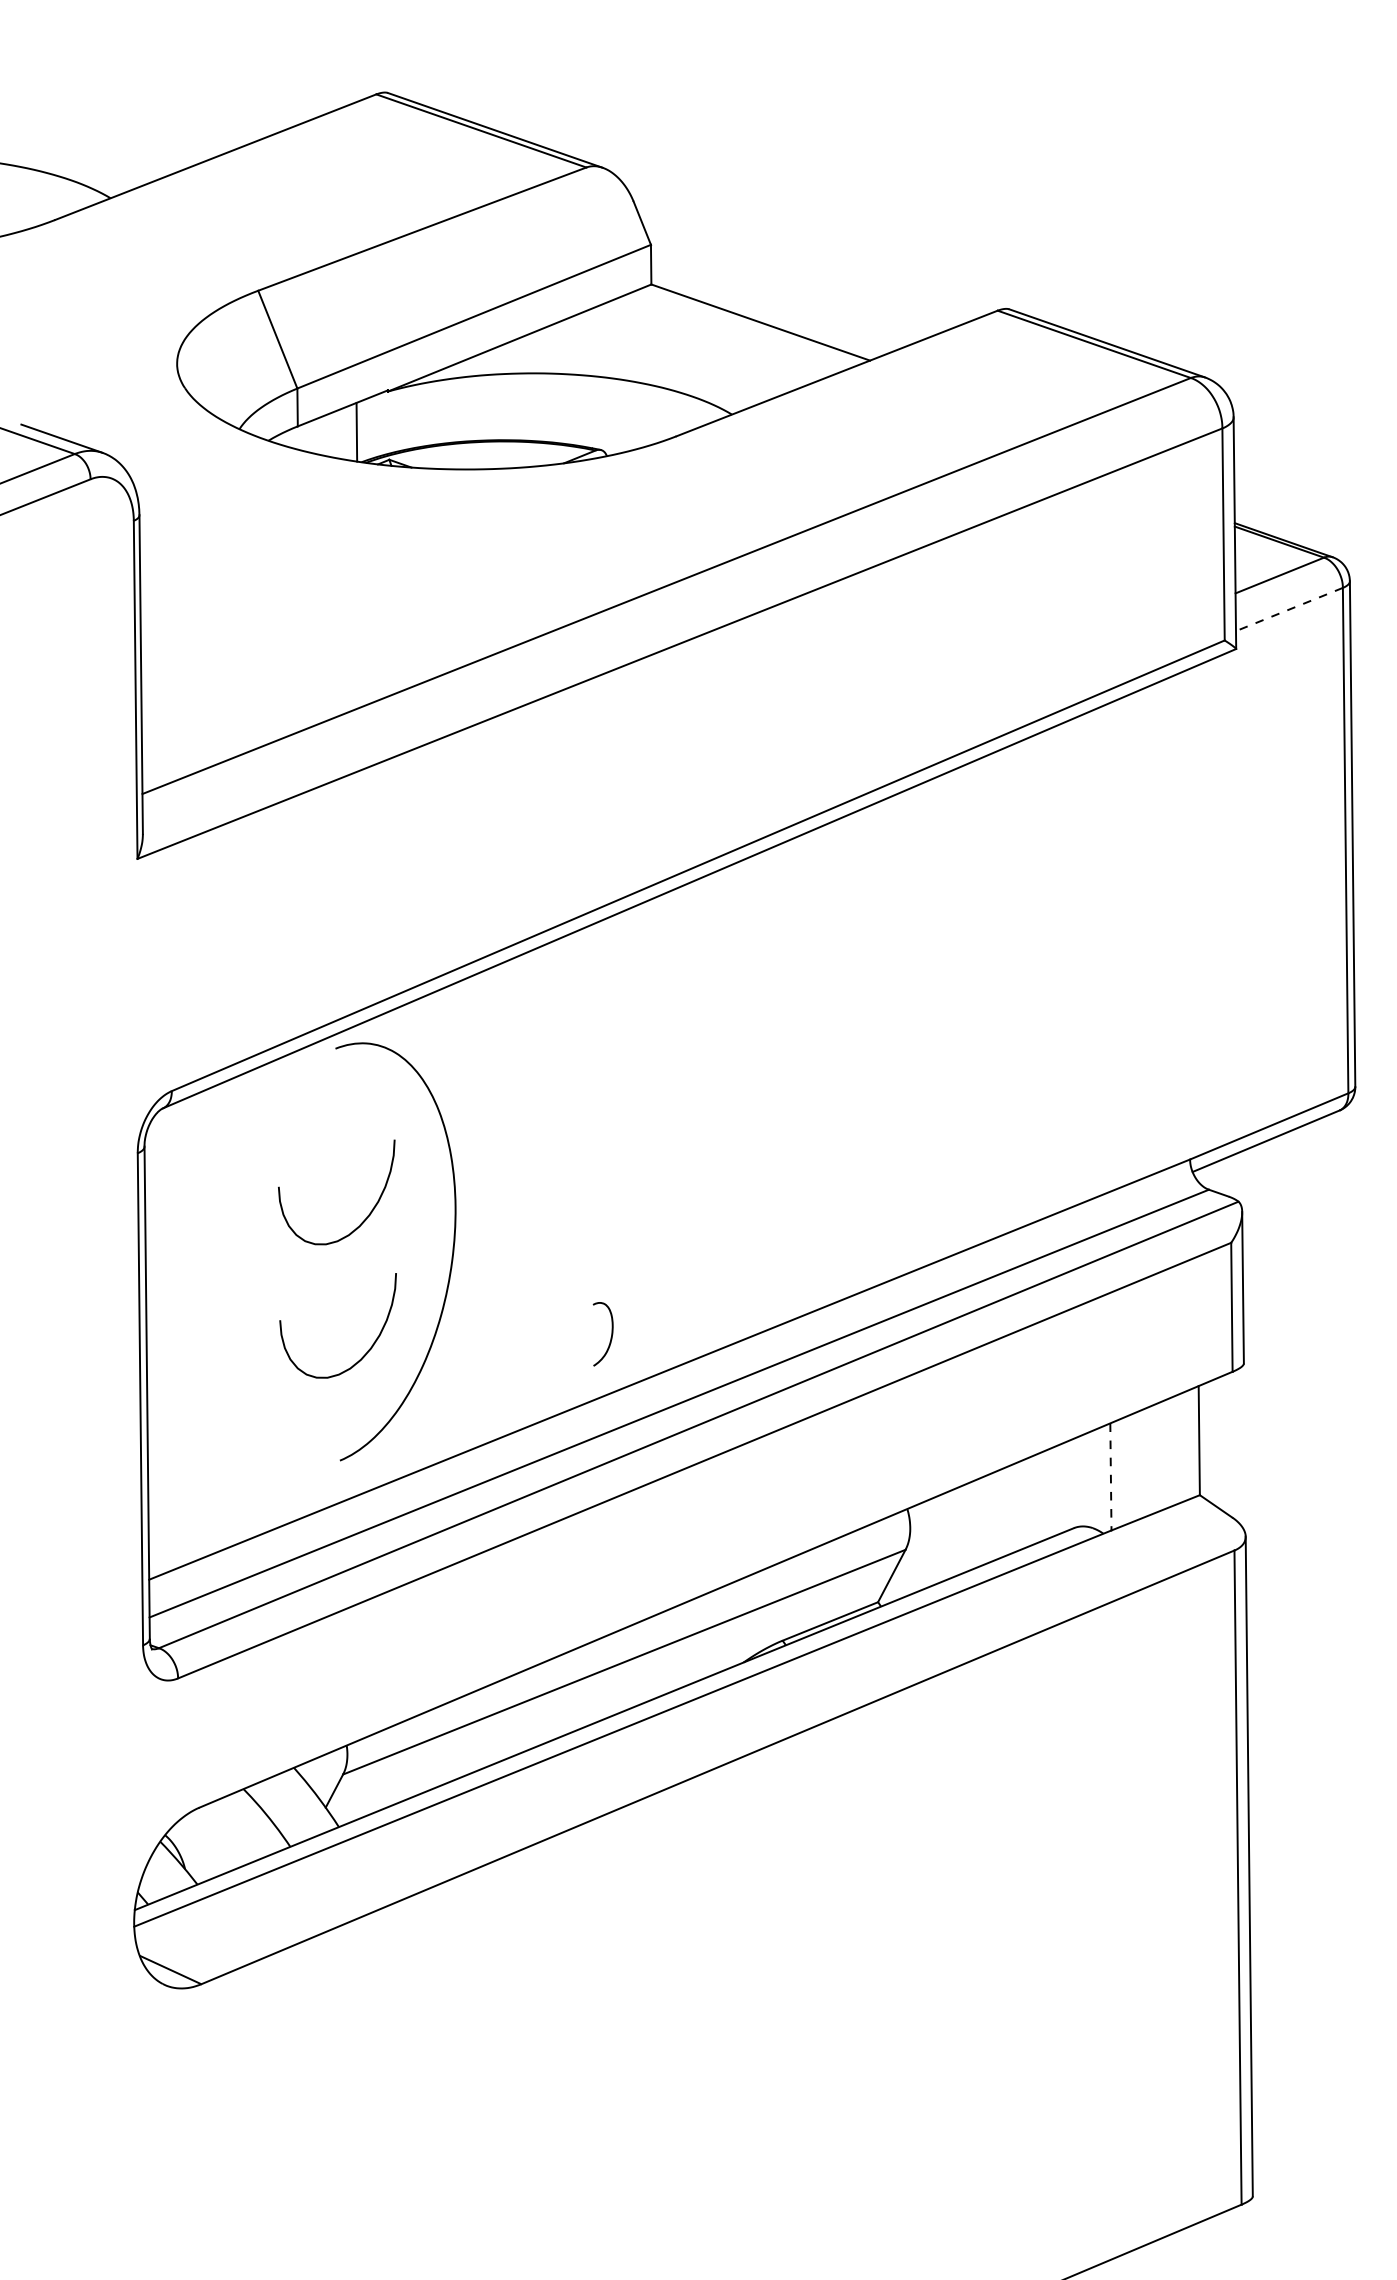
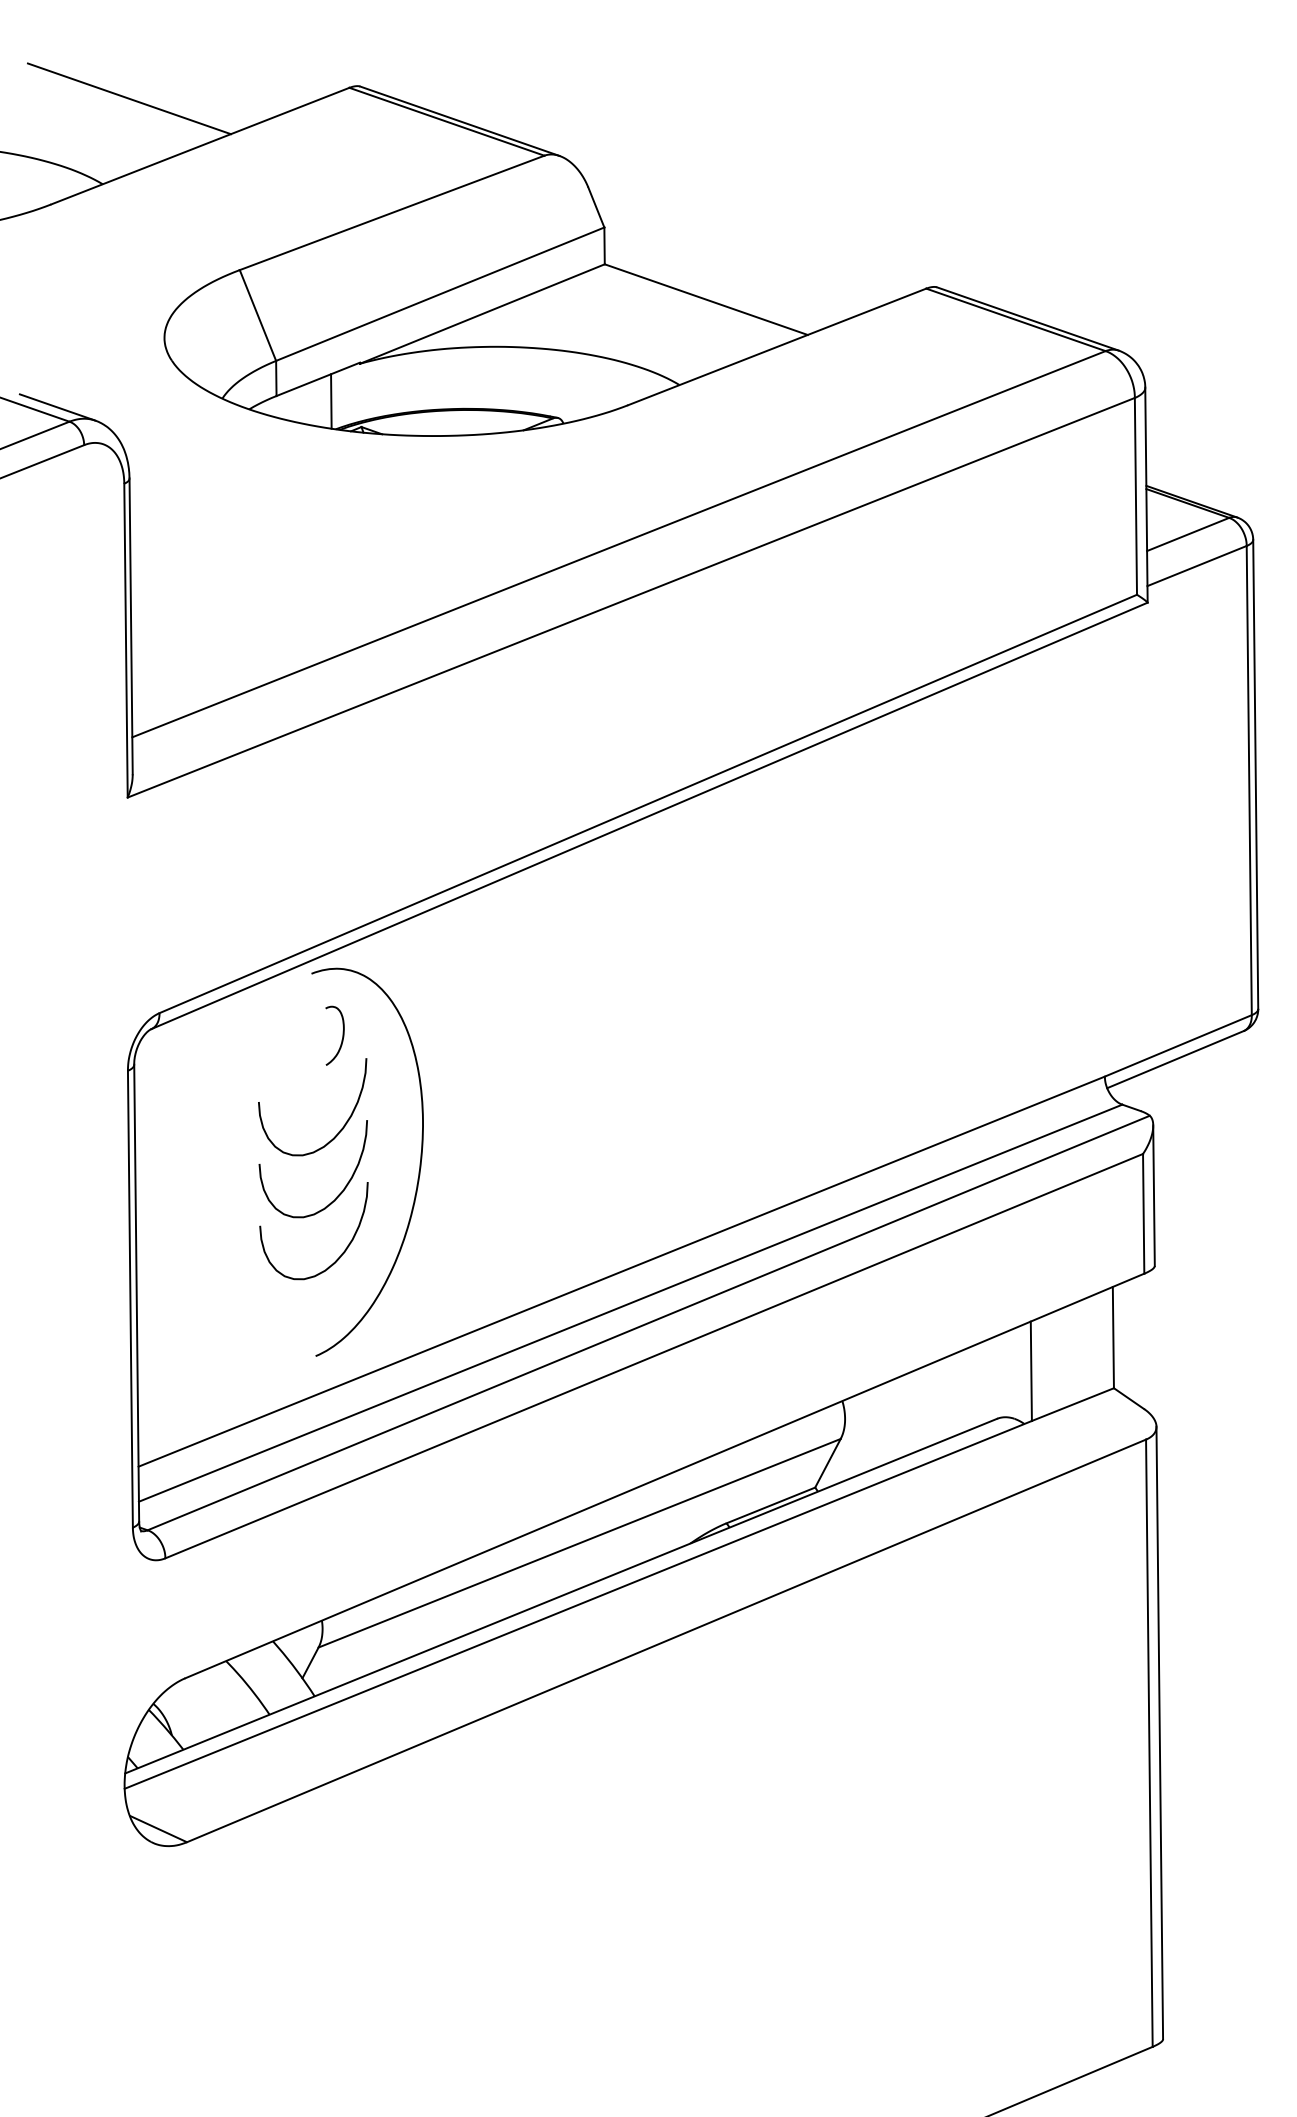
line: (138, 105) -> (128, 98), added
line: (1289, 610) -> (1197, 566), dashed -> solid
curve: (364, 1286) -> (338, 1194), added
curve: (611, 1333) -> (342, 1035), moved
line: (1111, 1477) -> (1031, 1371), dashed -> solid

